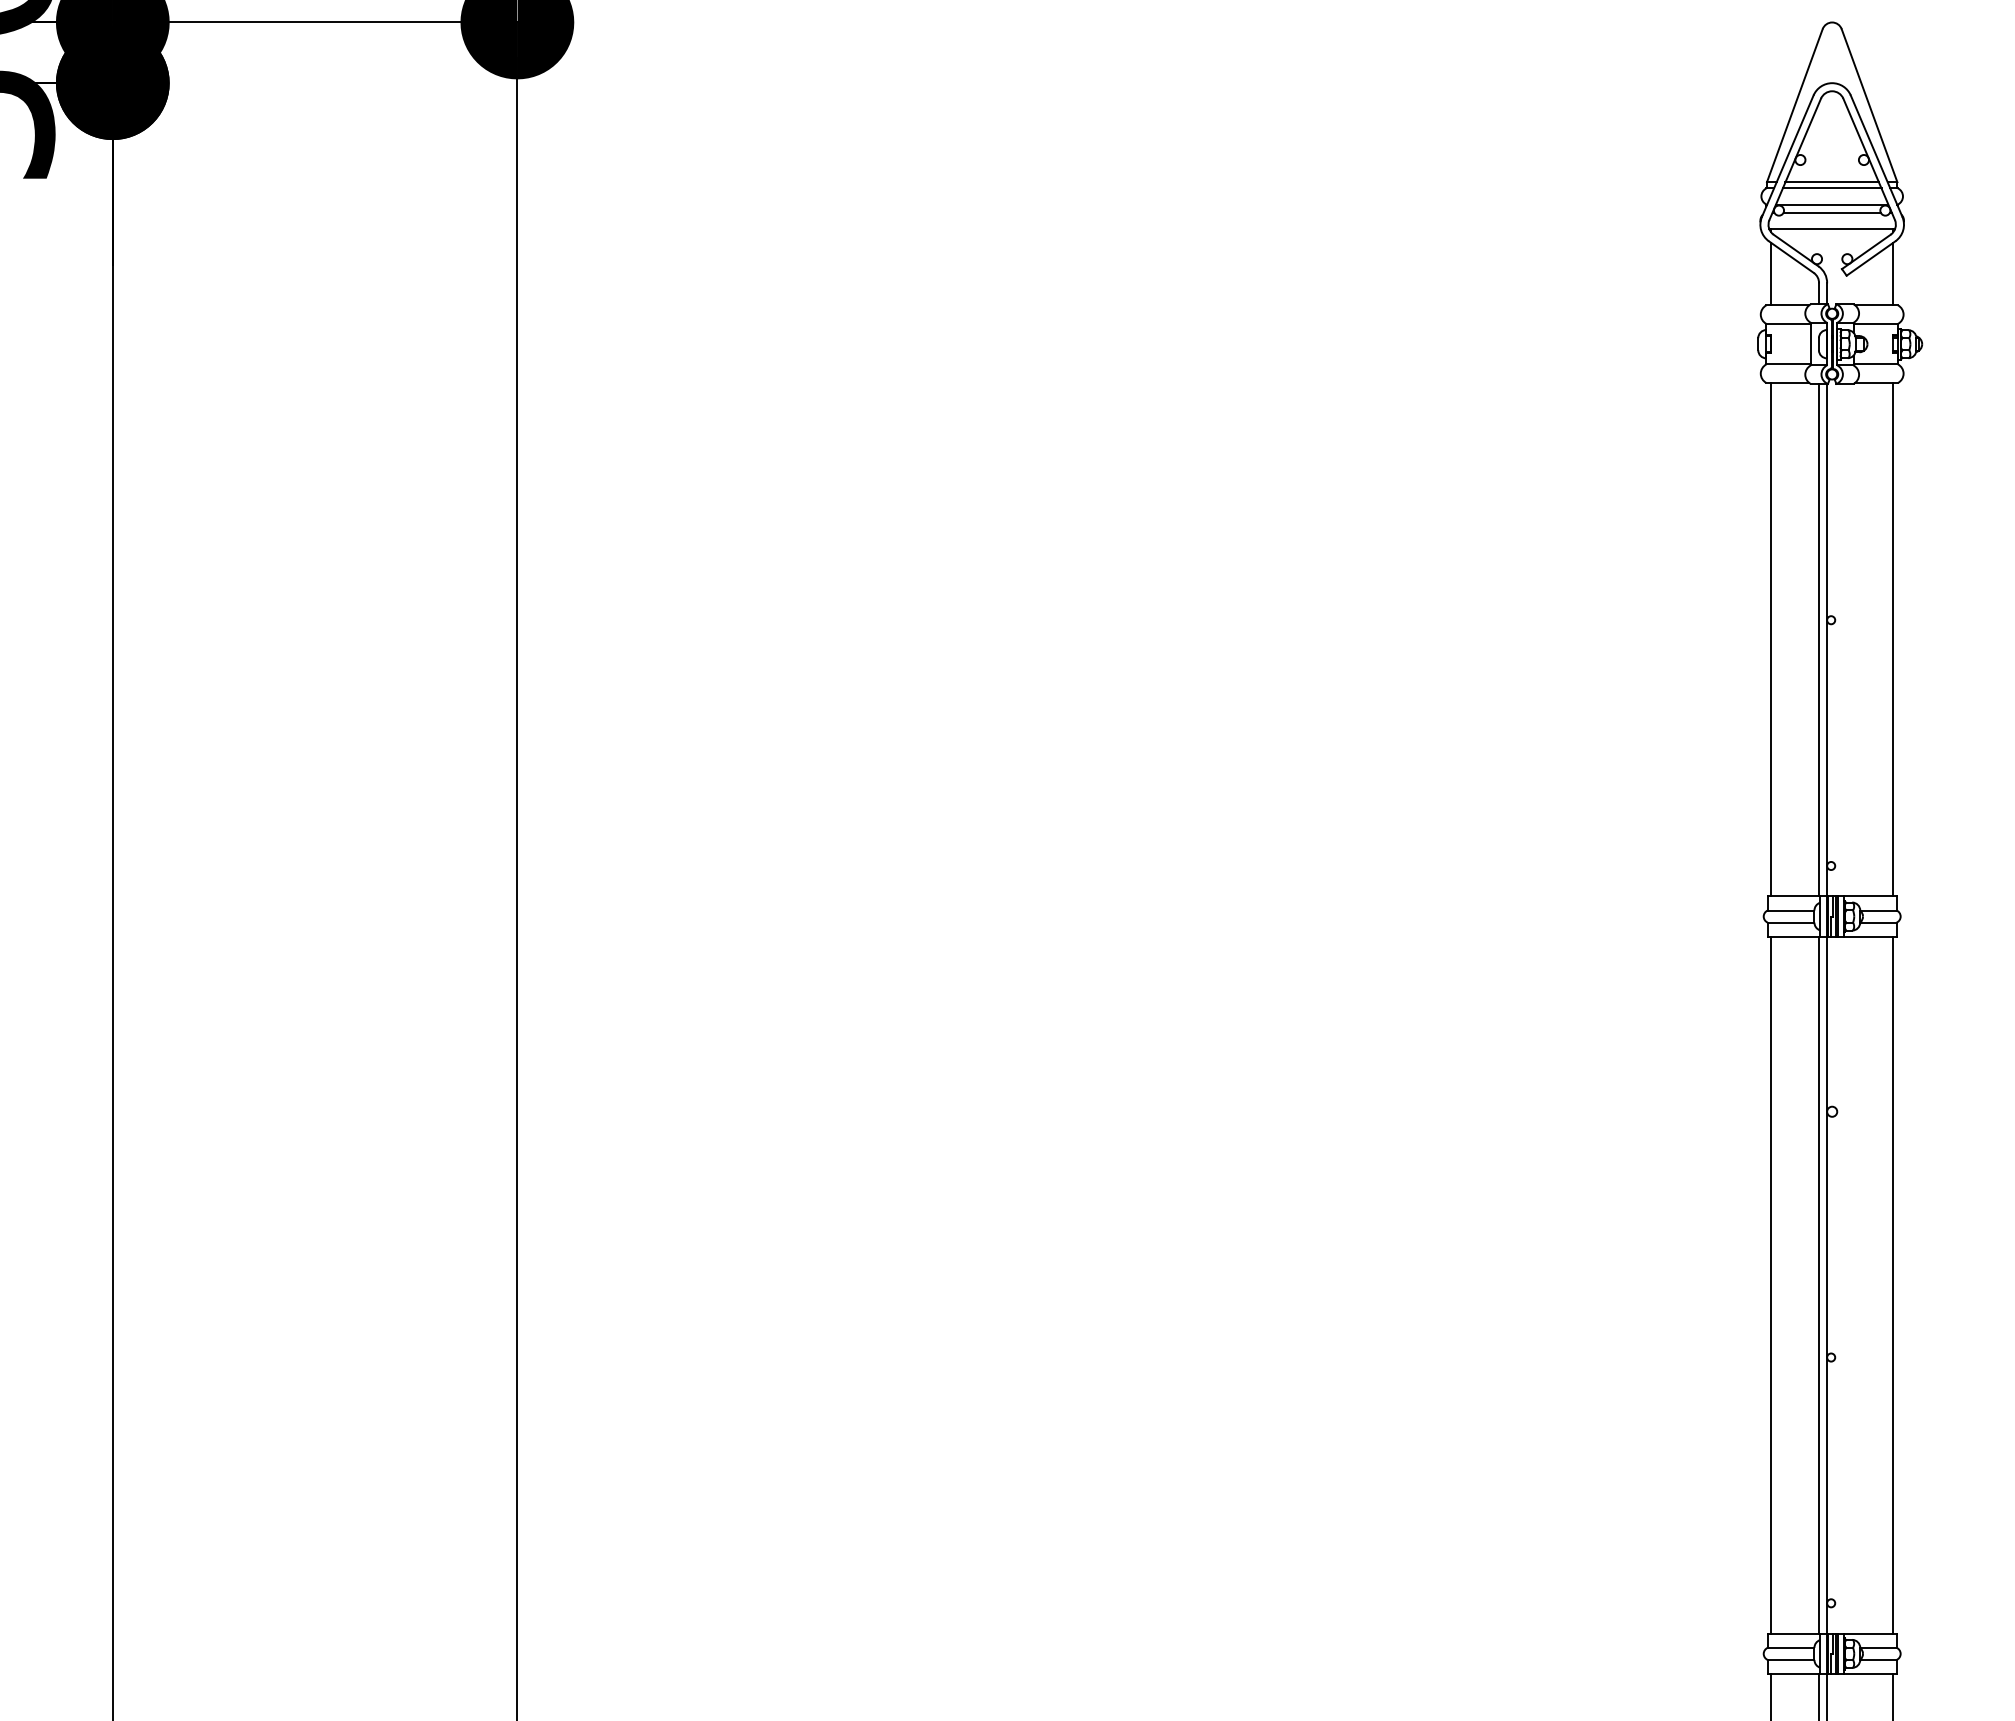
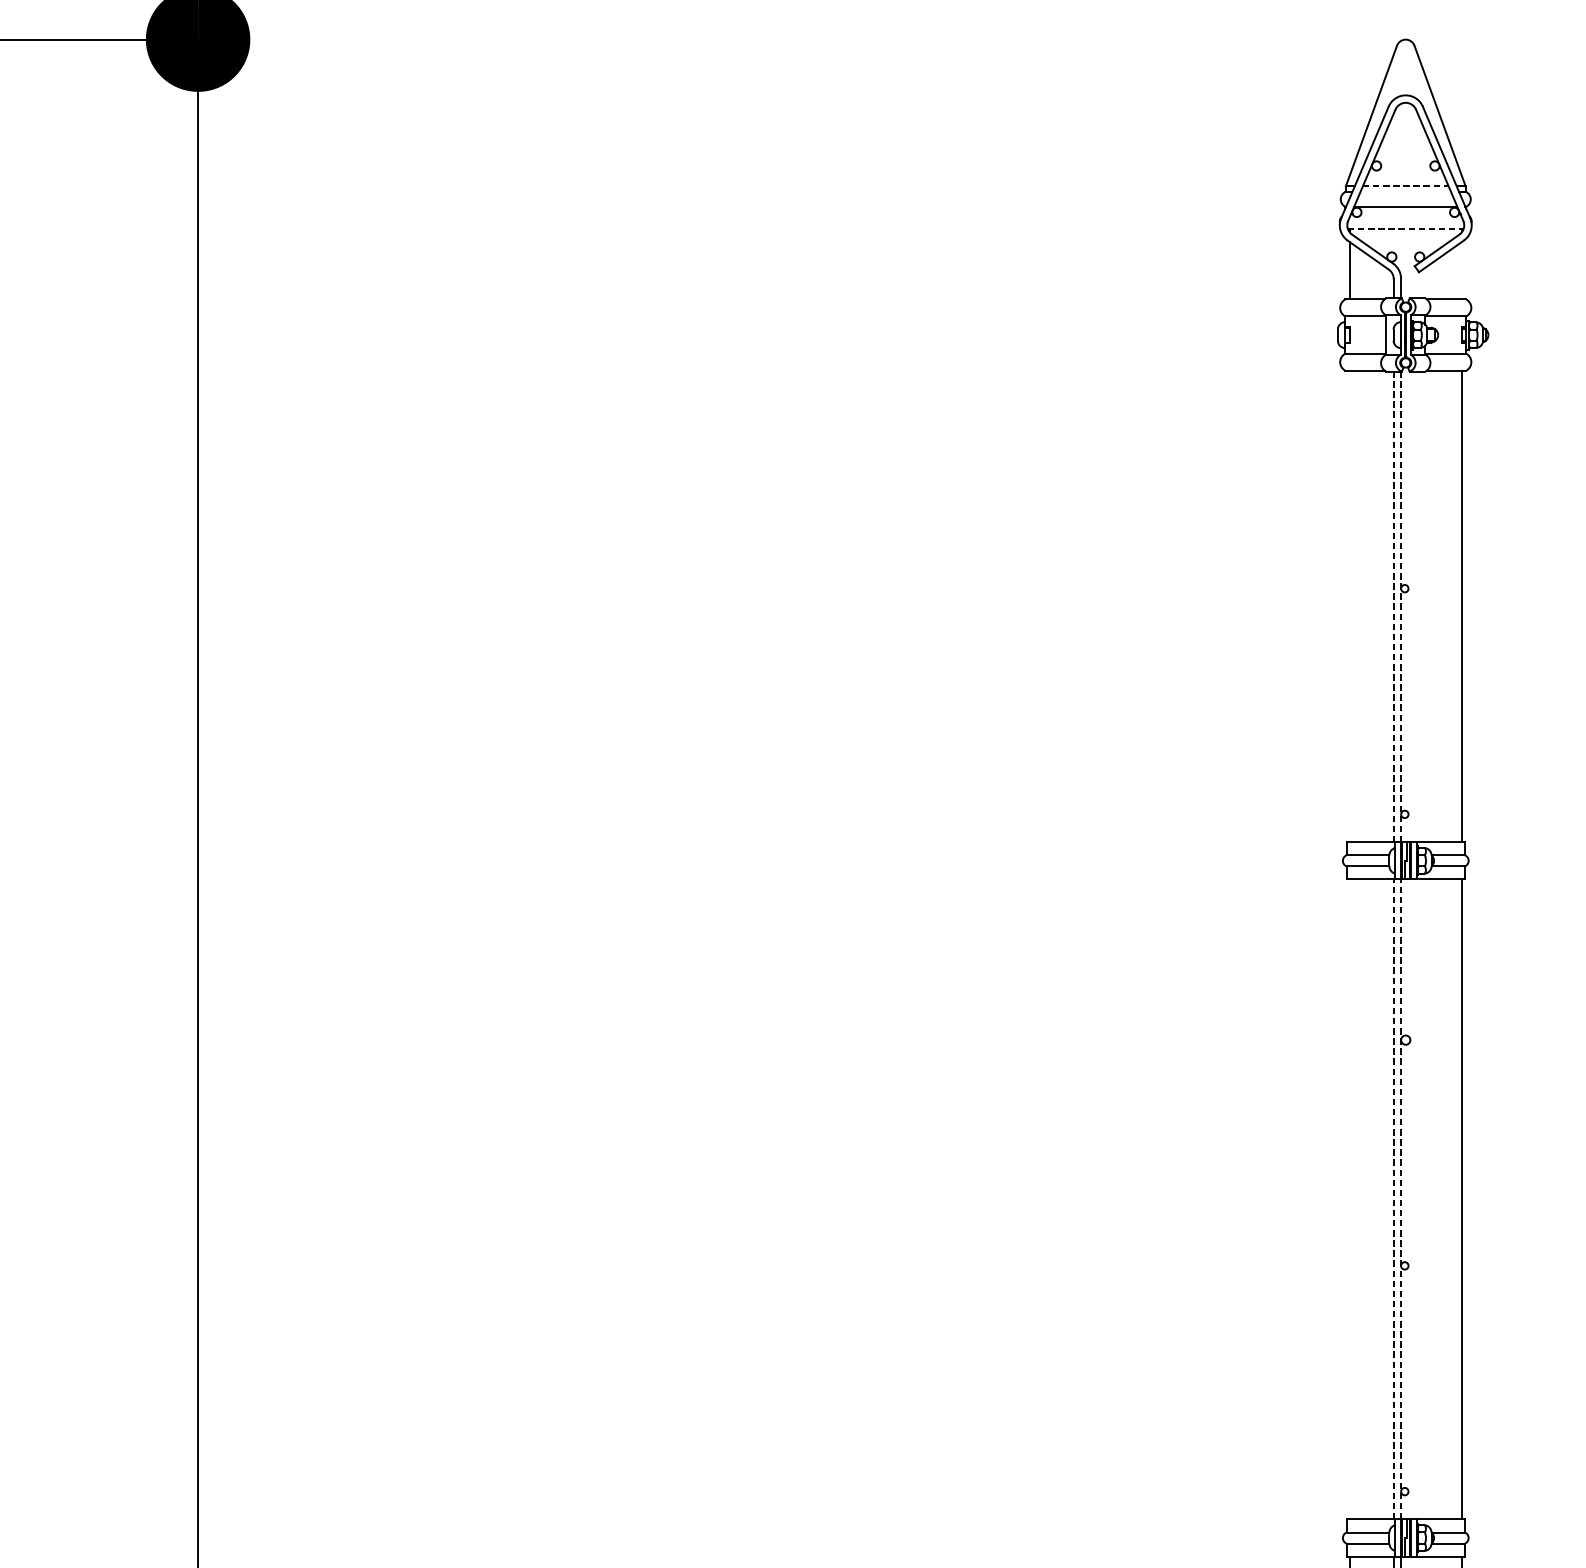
line: (1832, 182) -> (1406, 186), solid -> dashed
line: (1831, 188) -> (1405, 192), removed
line: (1831, 212) -> (1405, 214), removed
line: (1832, 228) -> (1406, 228), solid -> dashed
line: (1893, 273) -> (1462, 270), removed
line: (1771, 639) -> (1350, 606), removed
line: (1819, 639) -> (1394, 606), solid -> dashed
line: (1827, 639) -> (1401, 606), solid -> dashed
line: (1771, 1284) -> (1350, 1198), removed
line: (1819, 1284) -> (1394, 1198), solid -> dashed
line: (1827, 1284) -> (1401, 1198), solid -> dashed

